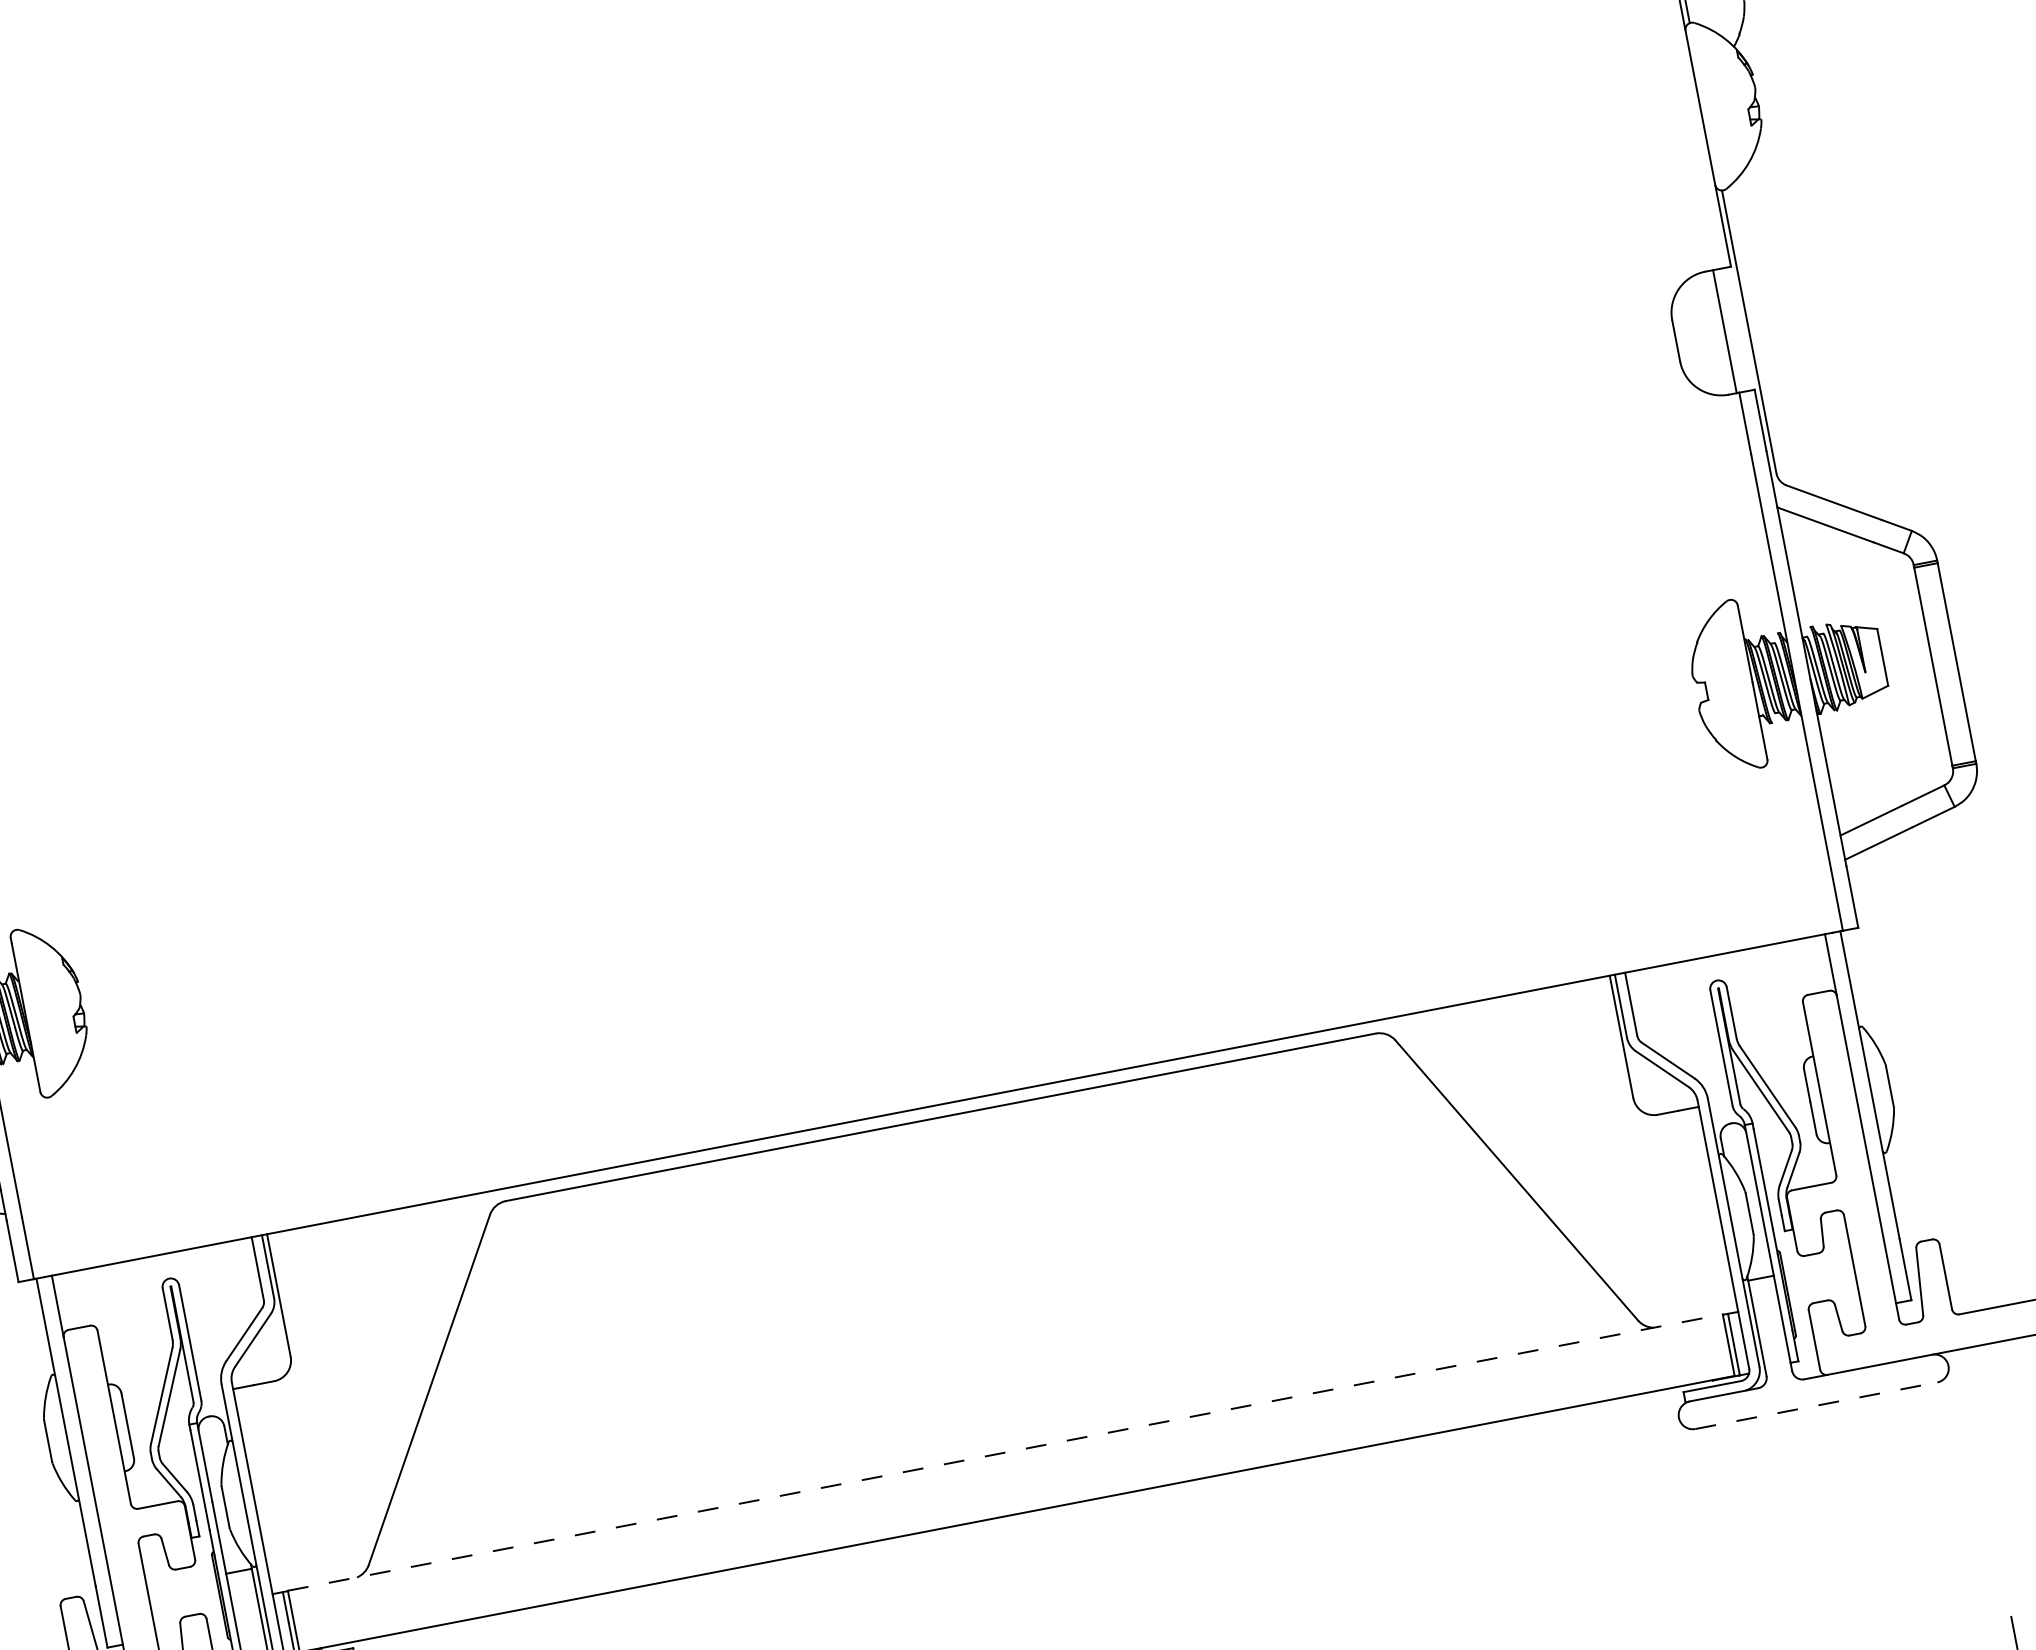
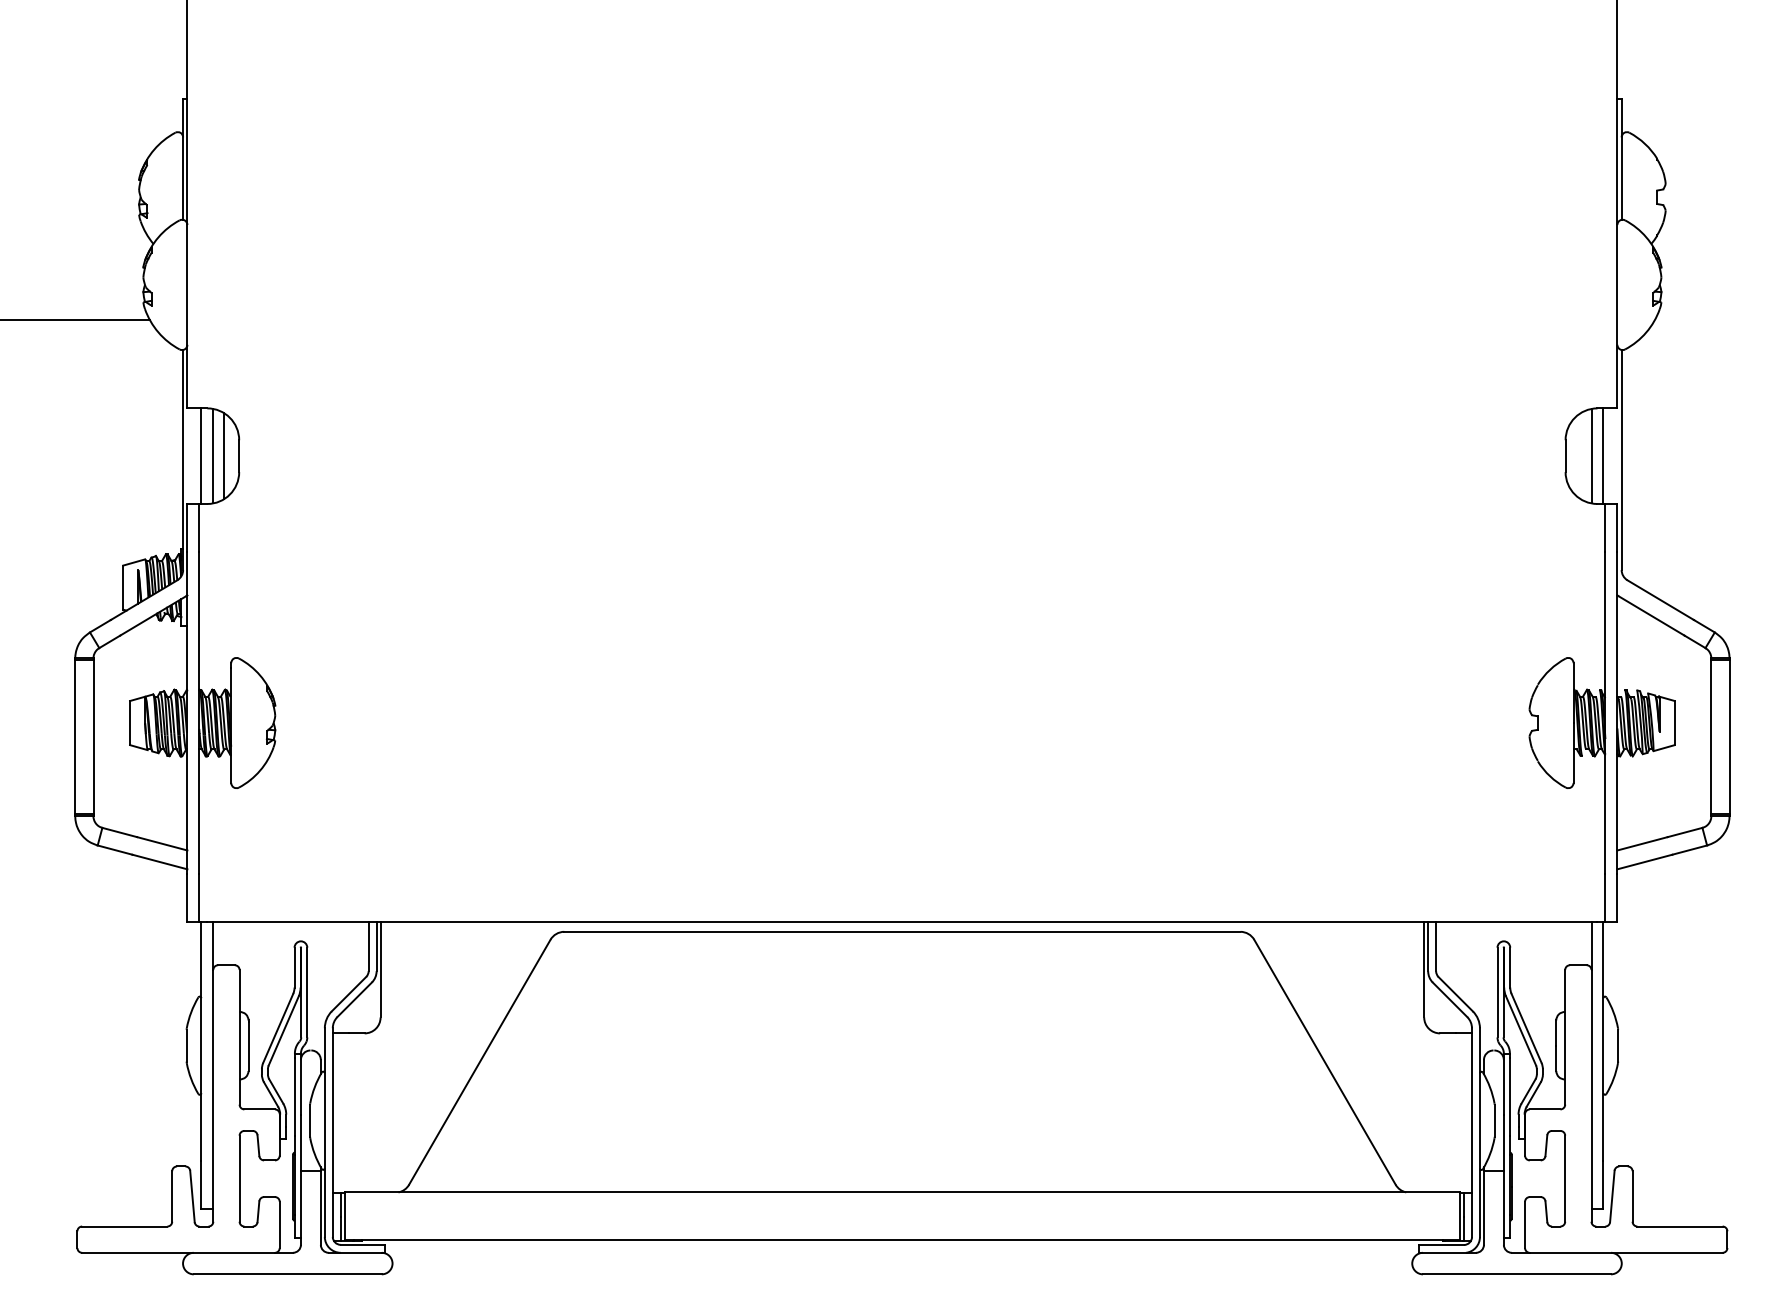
line: (1709, 333) -> (1591, 455), added
line: (1817, 1405) -> (1517, 1274), dashed -> solid
line: (1005, 1452) -> (902, 1192), dashed -> solid

